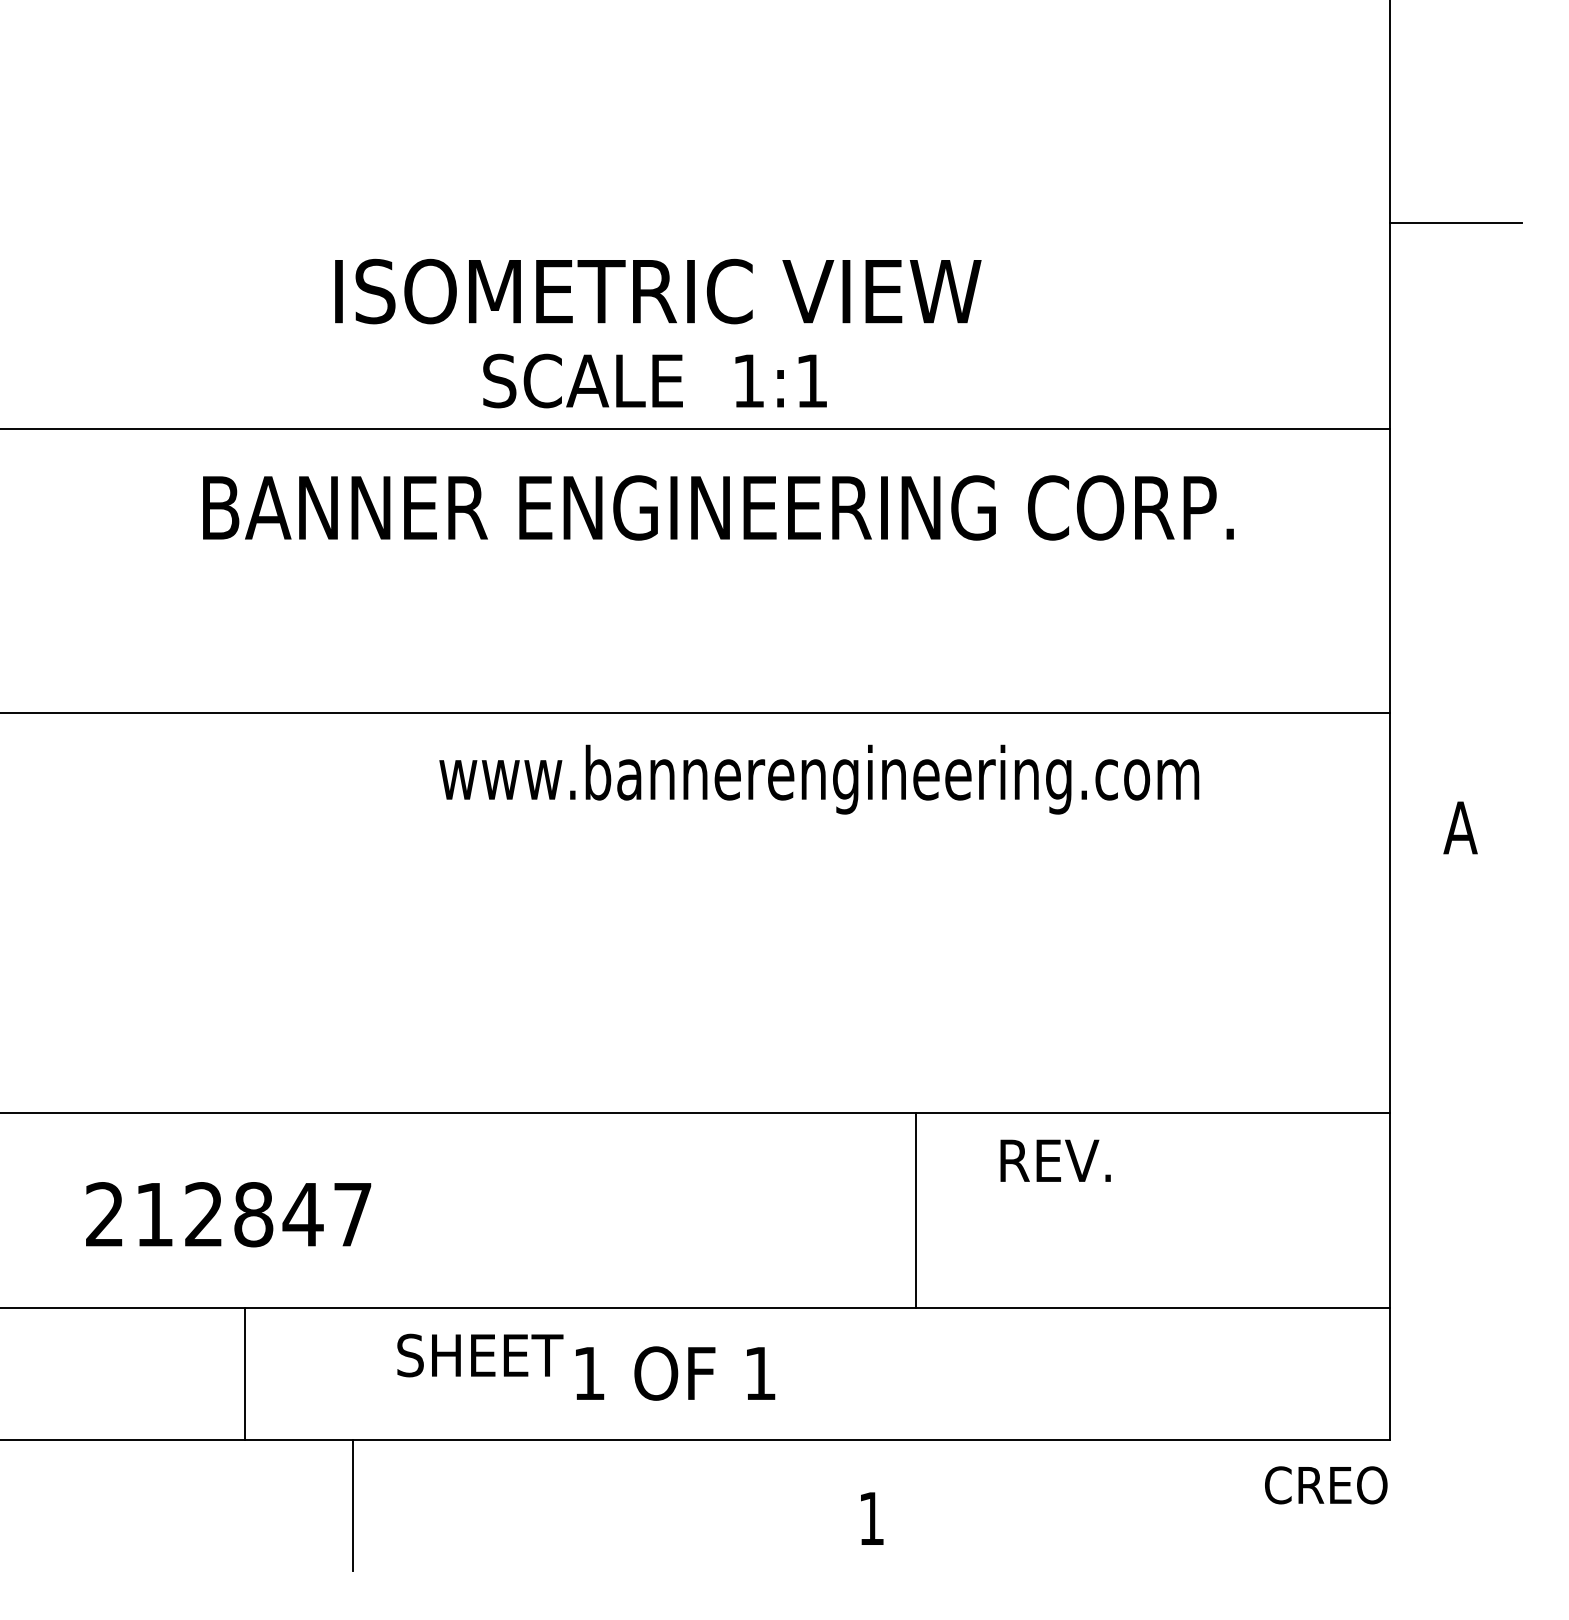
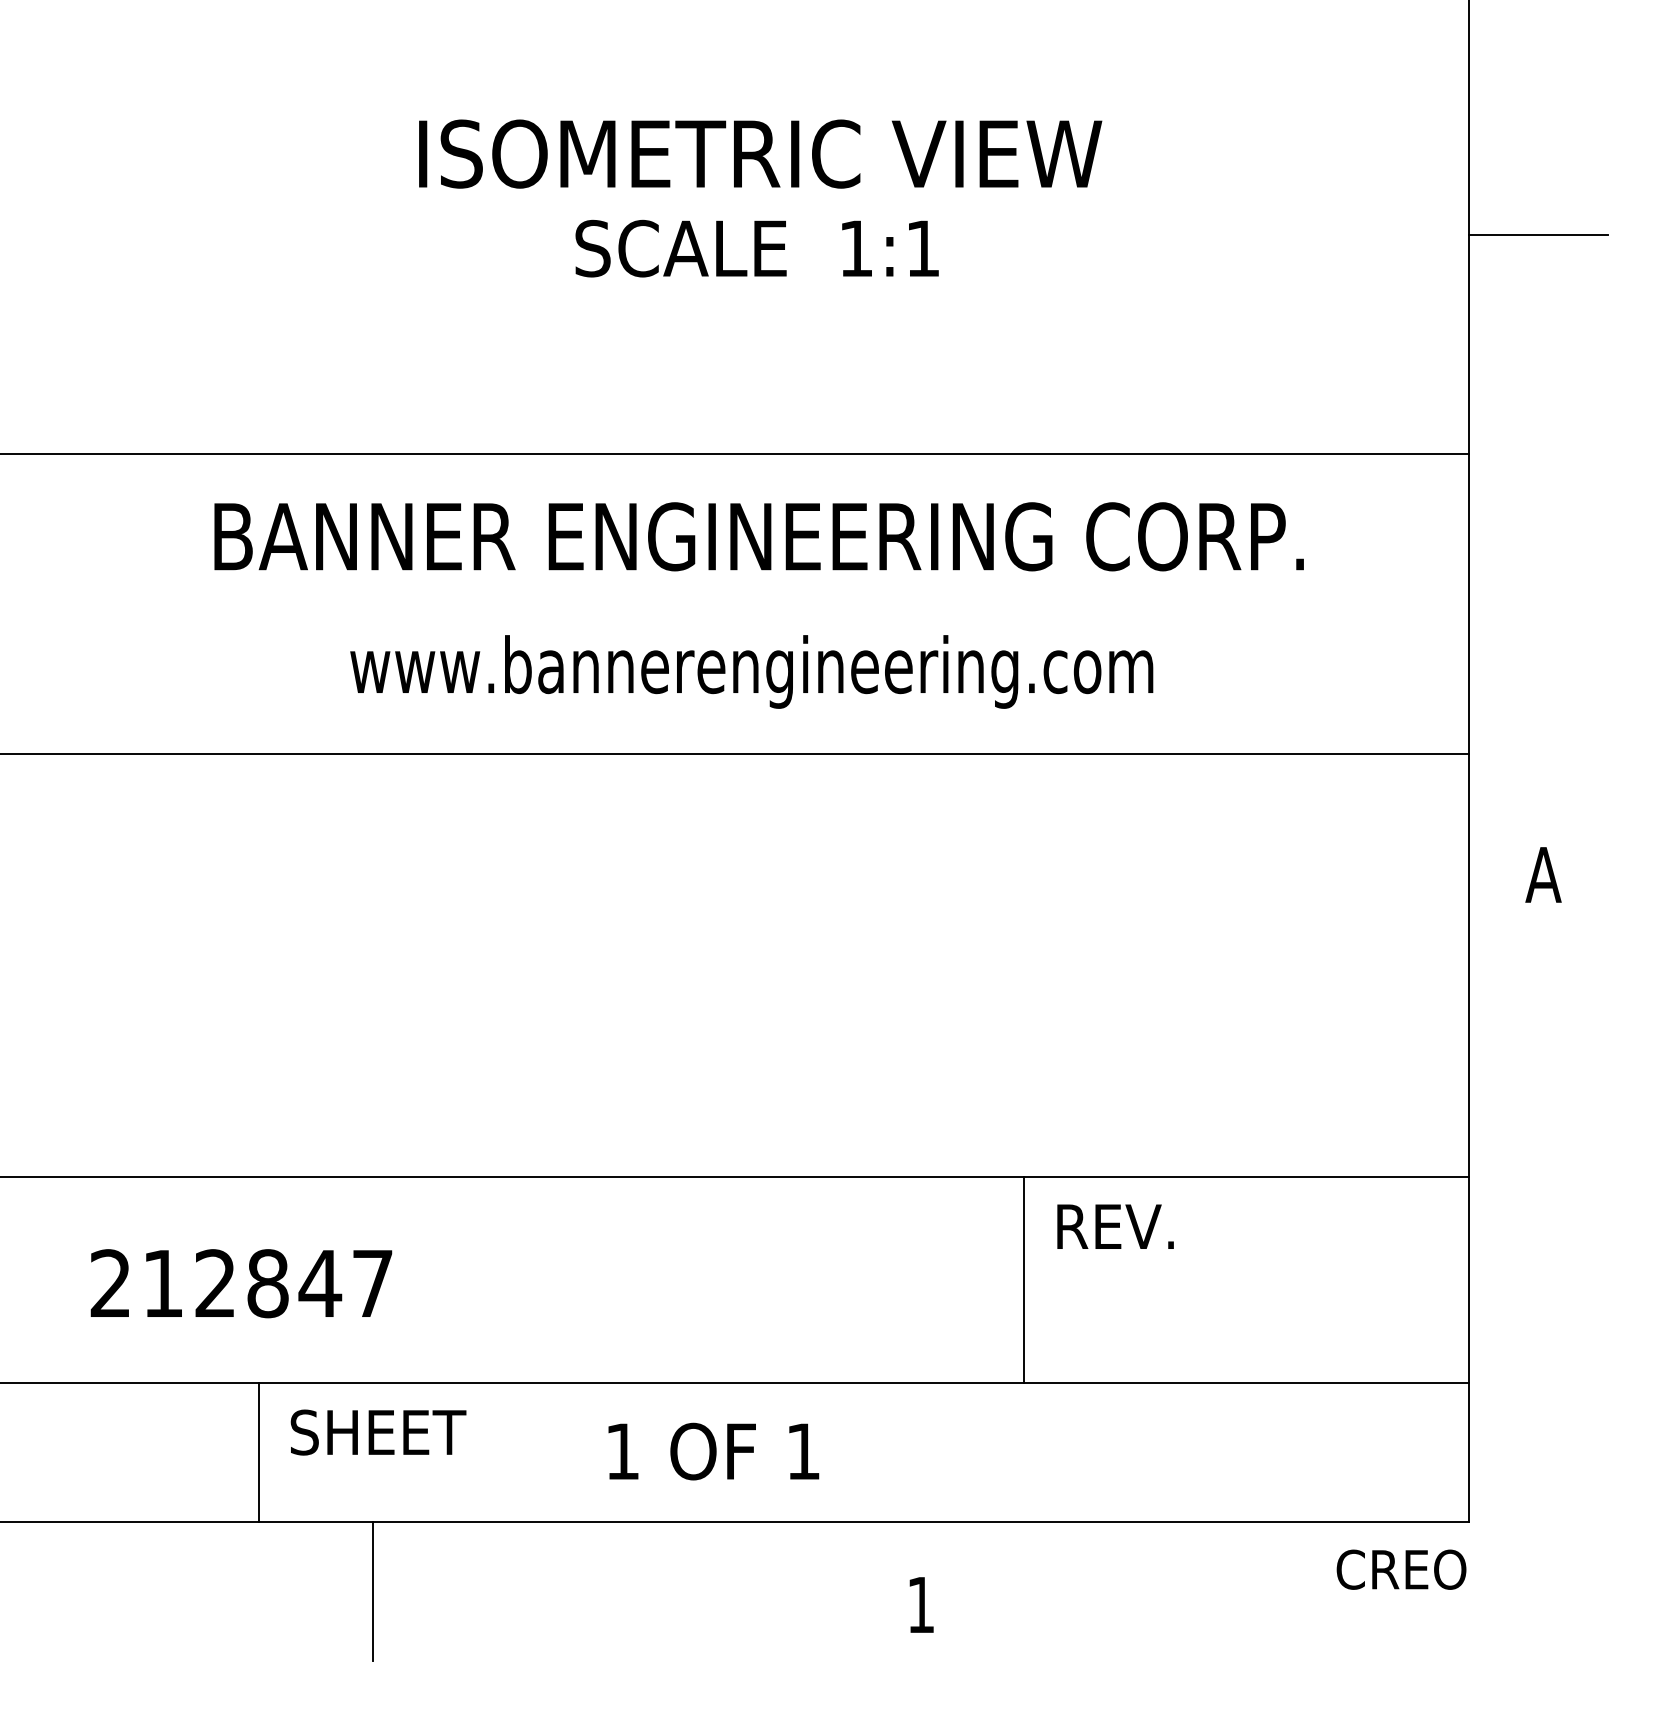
text: (658, 333) -> (760, 198), moved
text: (819, 779) -> (751, 671), moved
line: (916, 1210) -> (1024, 1279), moved
text: (480, 1355) -> (378, 1432), moved

